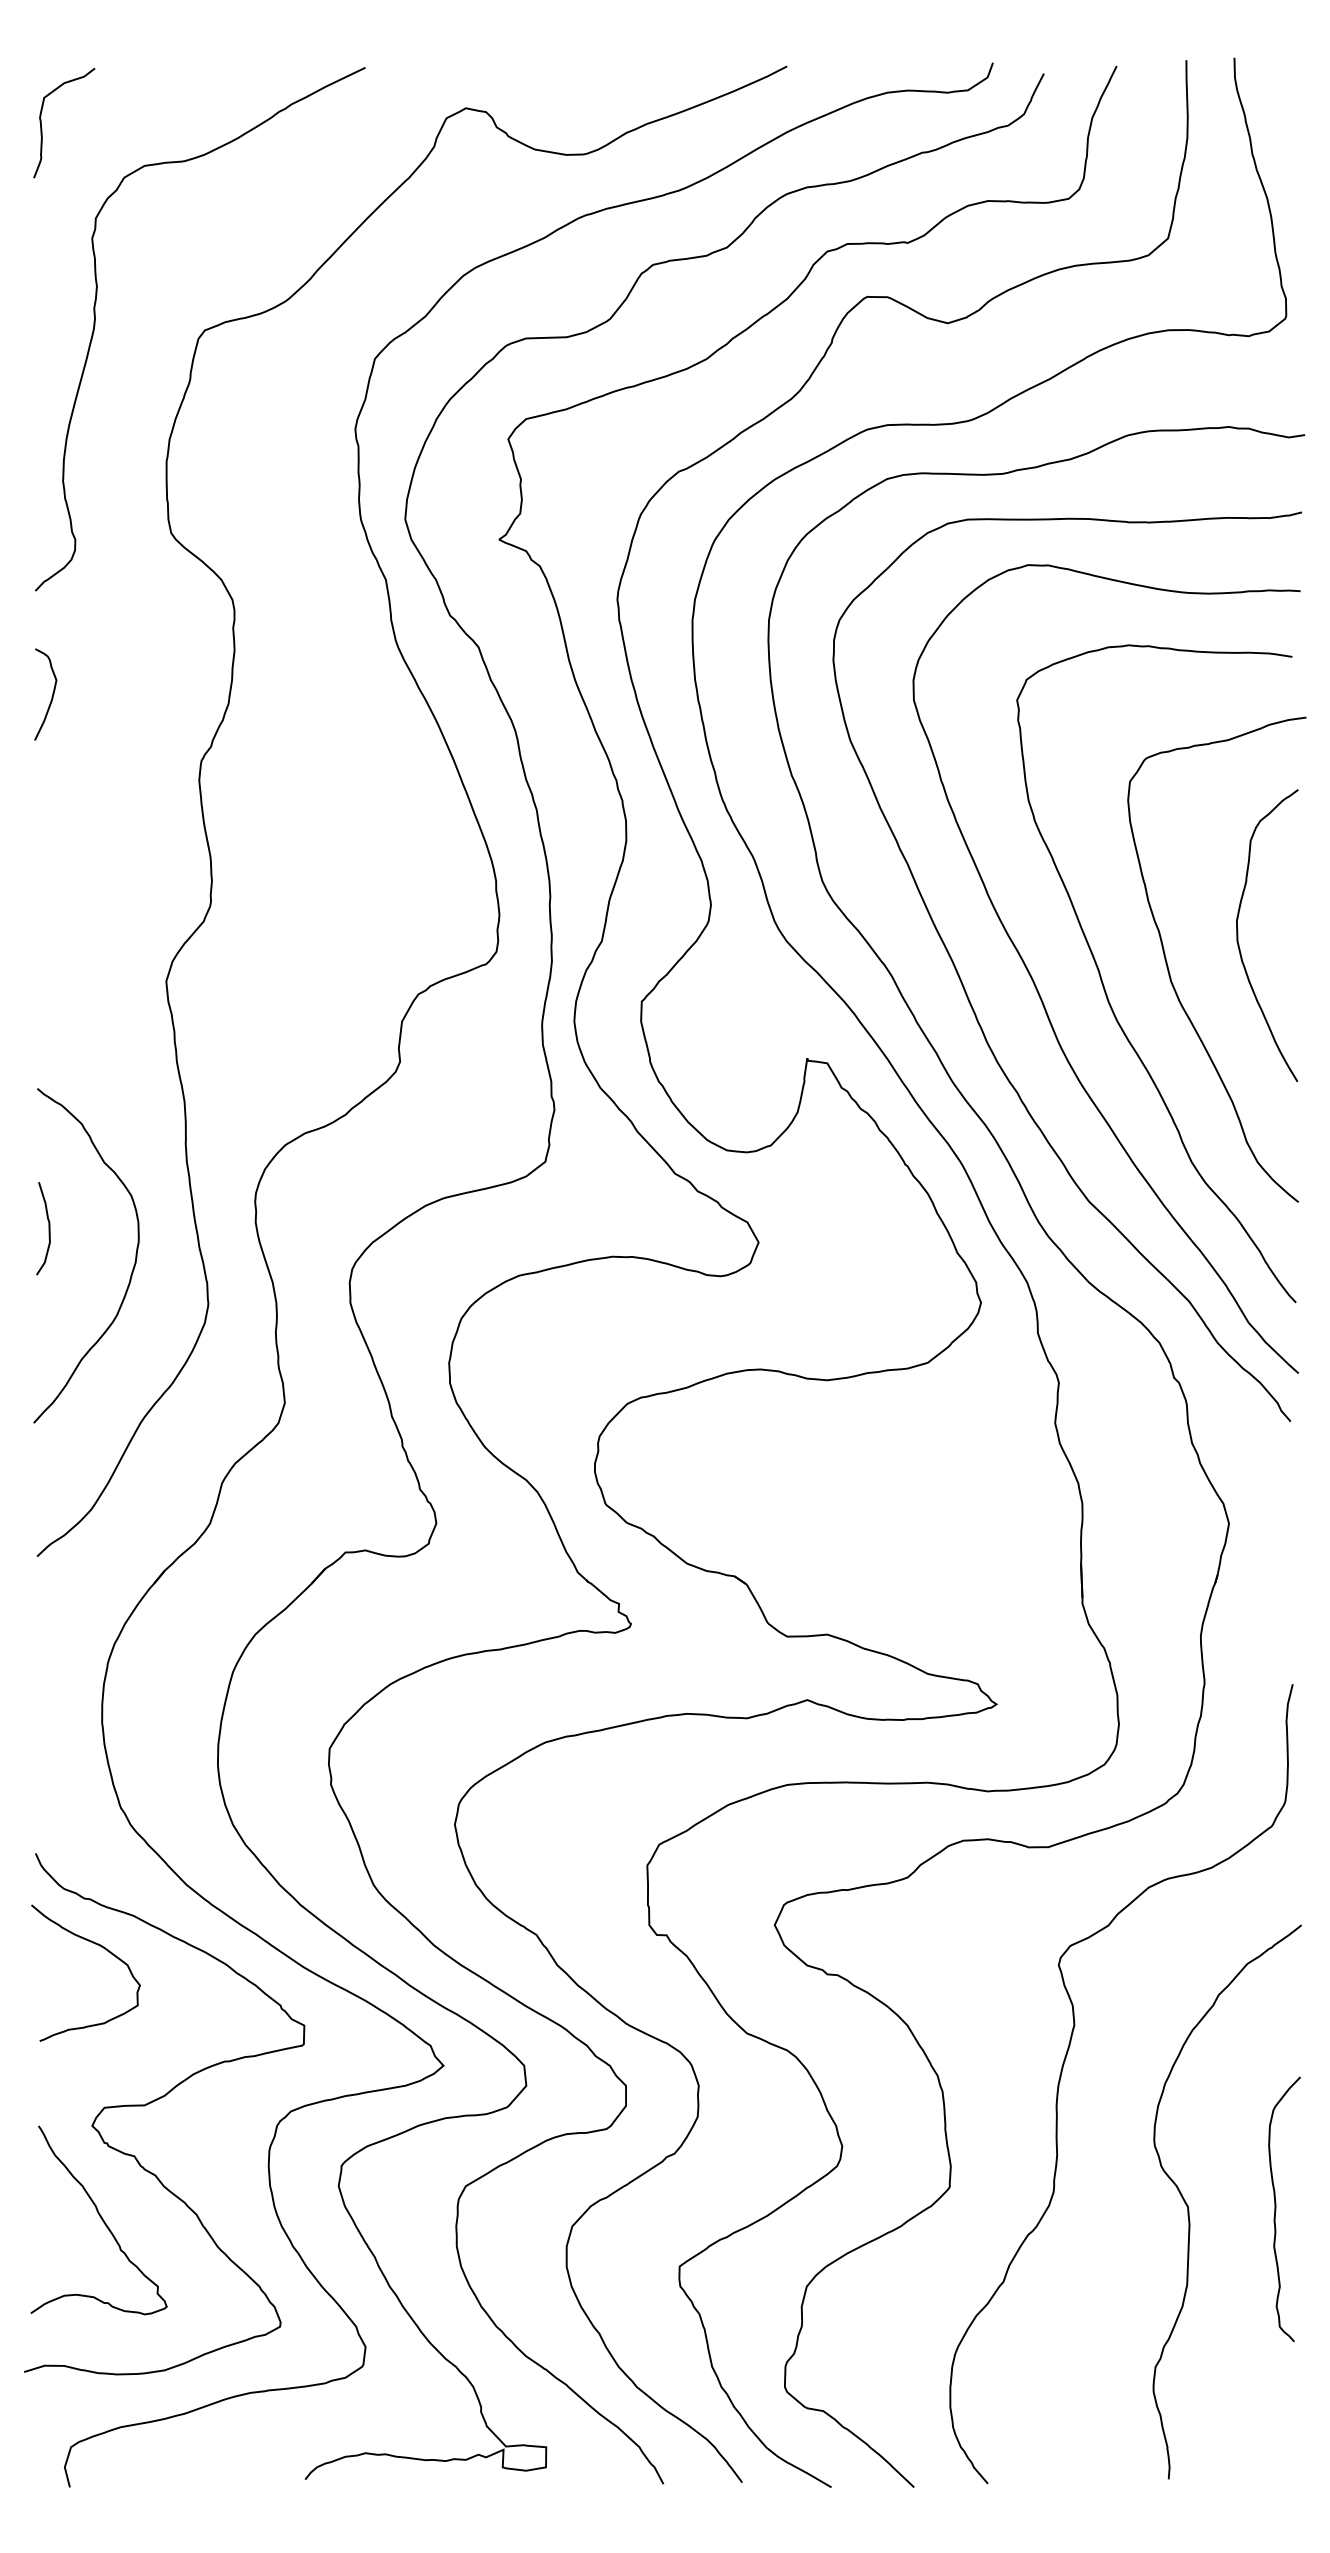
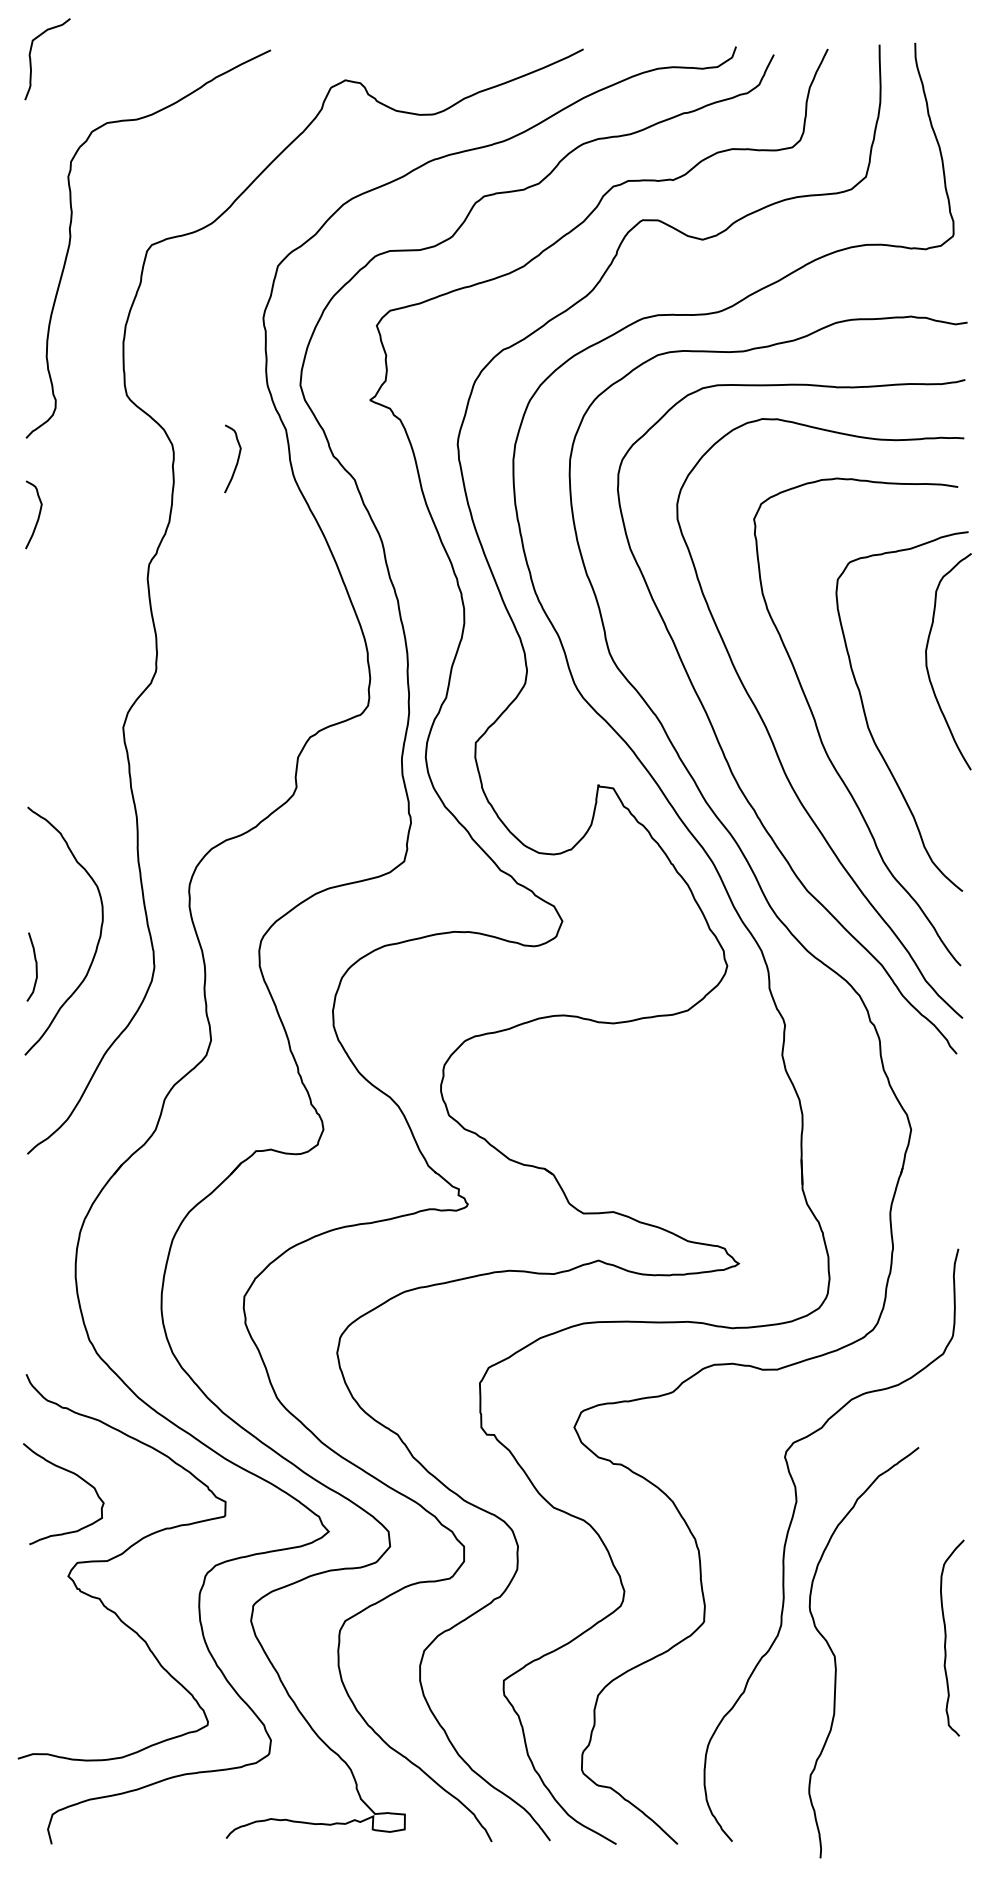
curve: (42, 123) -> (31, 59), moved
curve: (320, 618) -> (237, 458), added
curve: (1238, 935) -> (927, 661), moved
curve: (47, 1227) -> (35, 966), moved
curve: (99, 1946) -> (73, 1474), moved
curve: (1188, 2205) -> (835, 1655), moved
curve: (100, 2219) -> (74, 1645), removed

